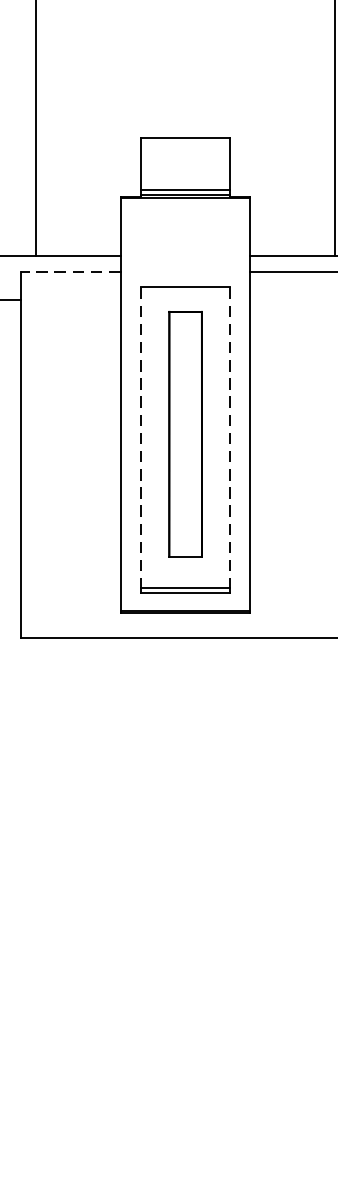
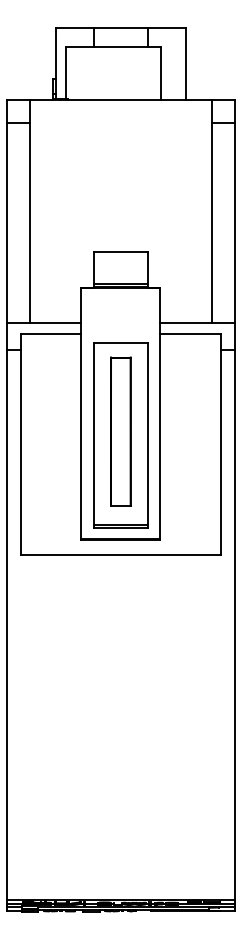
line: (69, 272) -> (50, 333), dashed -> solid
line: (140, 437) -> (93, 433), dashed -> solid
line: (229, 437) -> (147, 433), dashed -> solid

